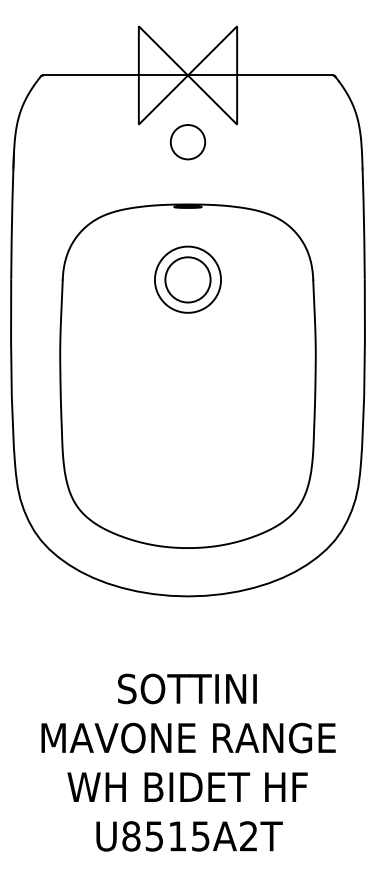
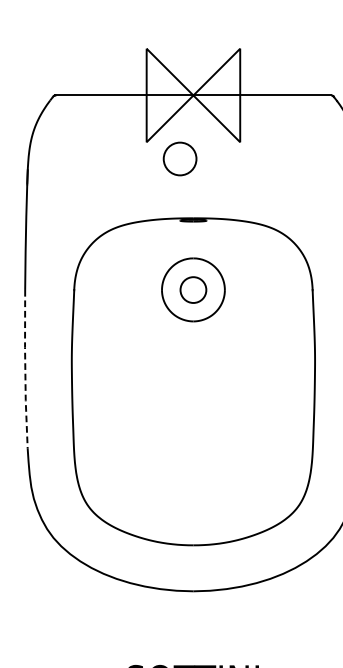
circle: (187, 142) -> (179, 159), moved
circle: (187, 279) -> (192, 289), size x0.6
line: (11, 363) -> (25, 369), solid -> dashed

